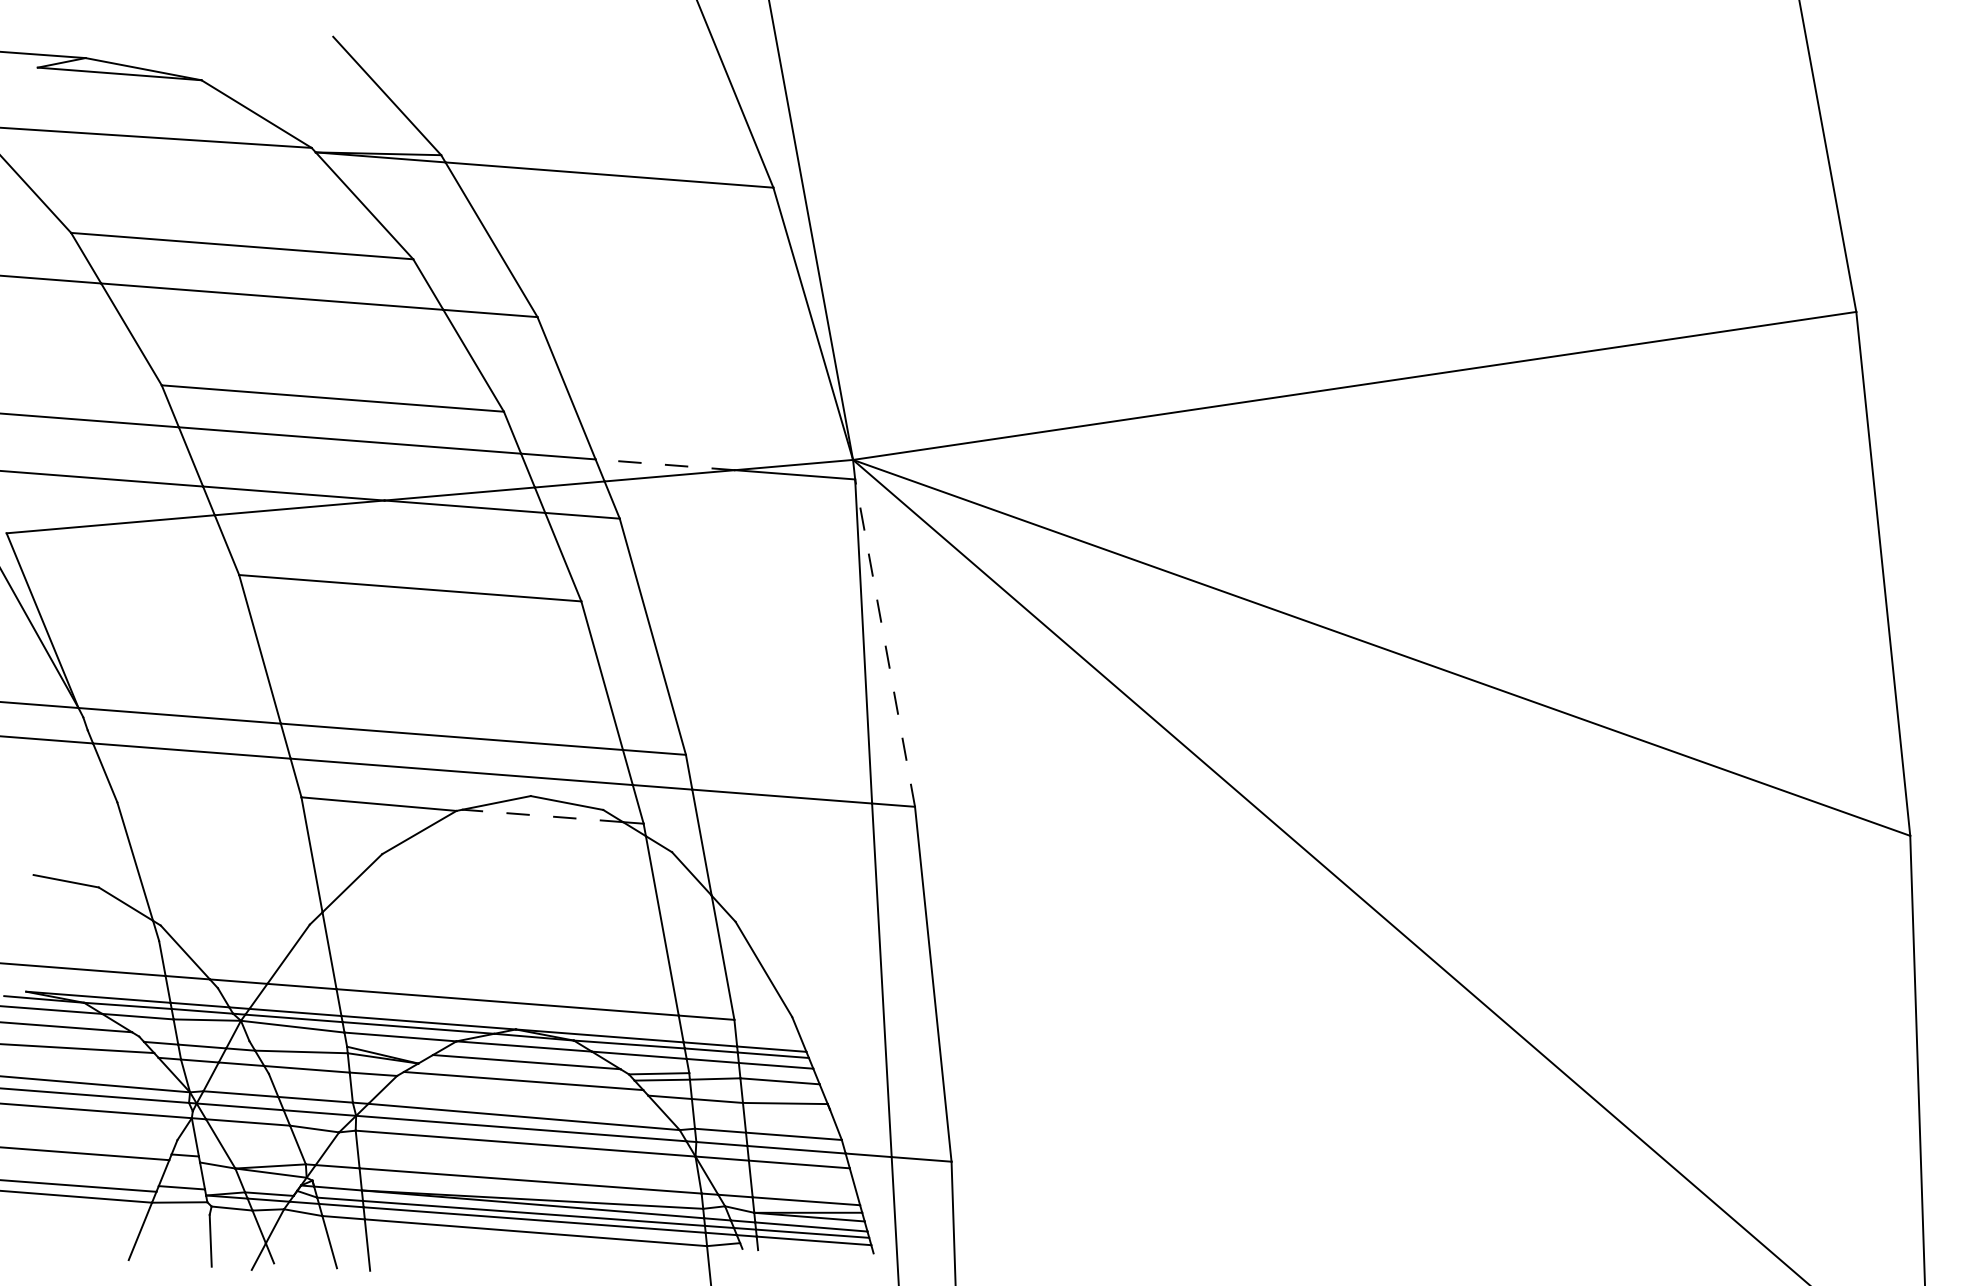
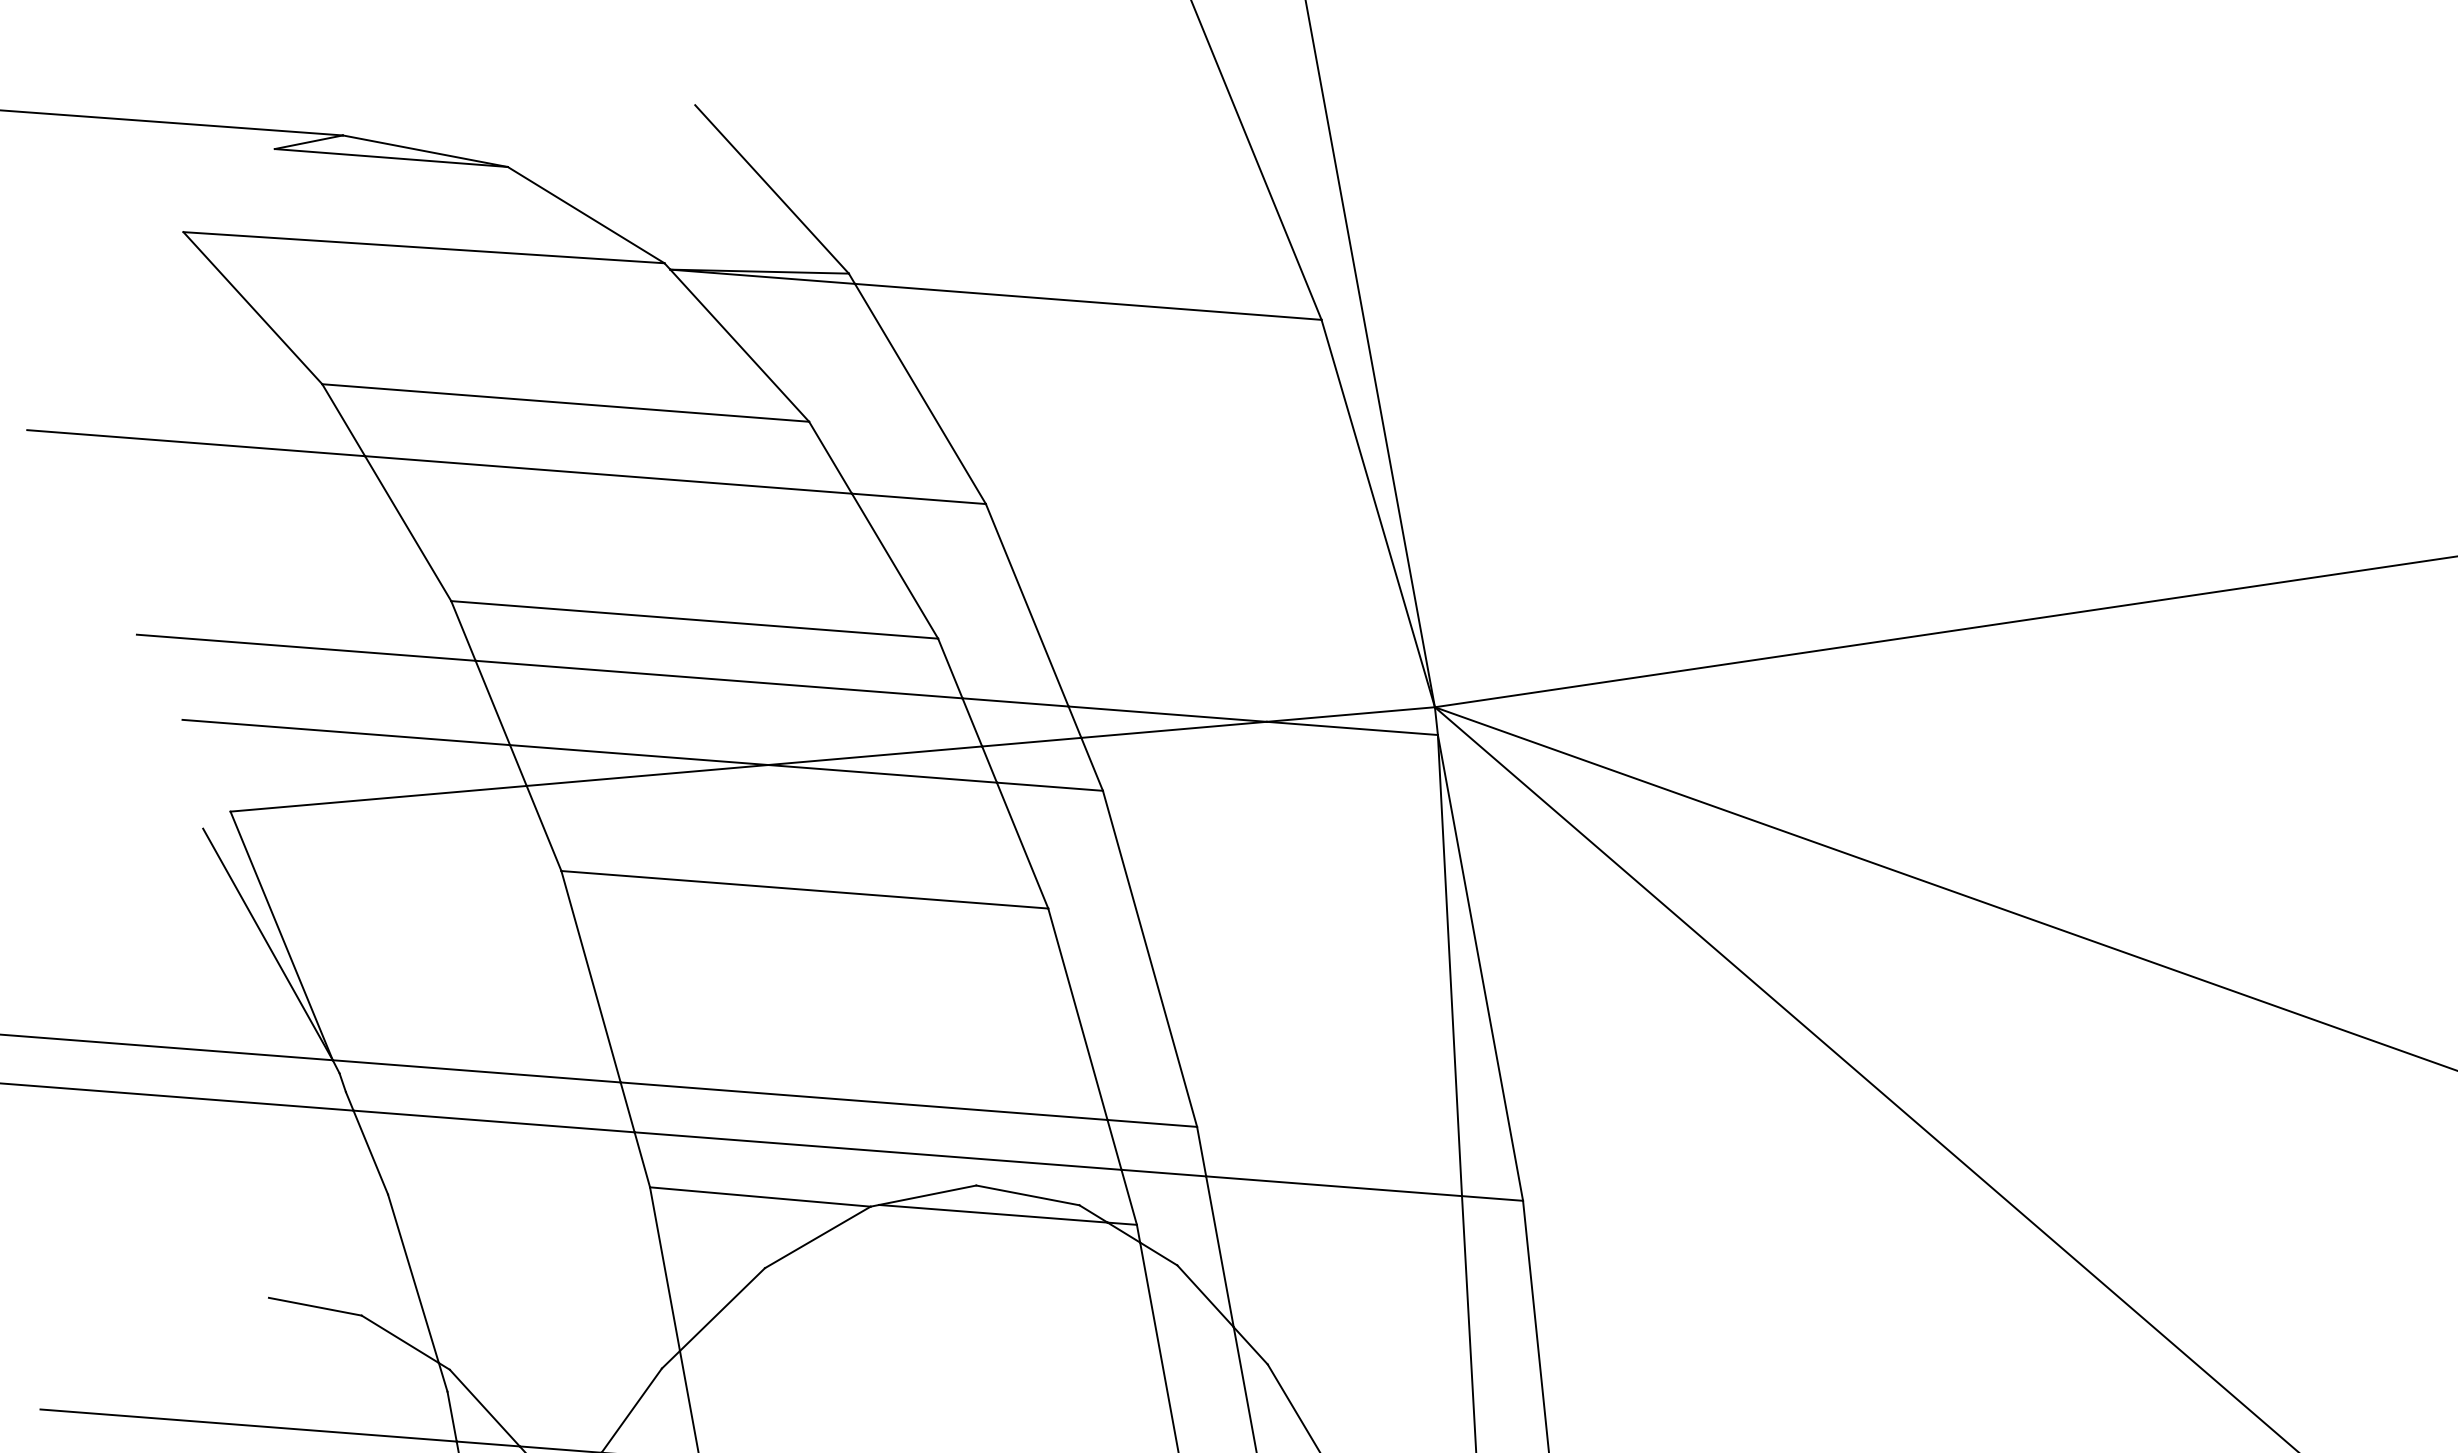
line: (665, 464) -> (1168, 713), dashed -> solid
line: (885, 642) -> (1481, 967), dashed -> solid
line: (542, 815) -> (992, 1213), dashed -> solid

